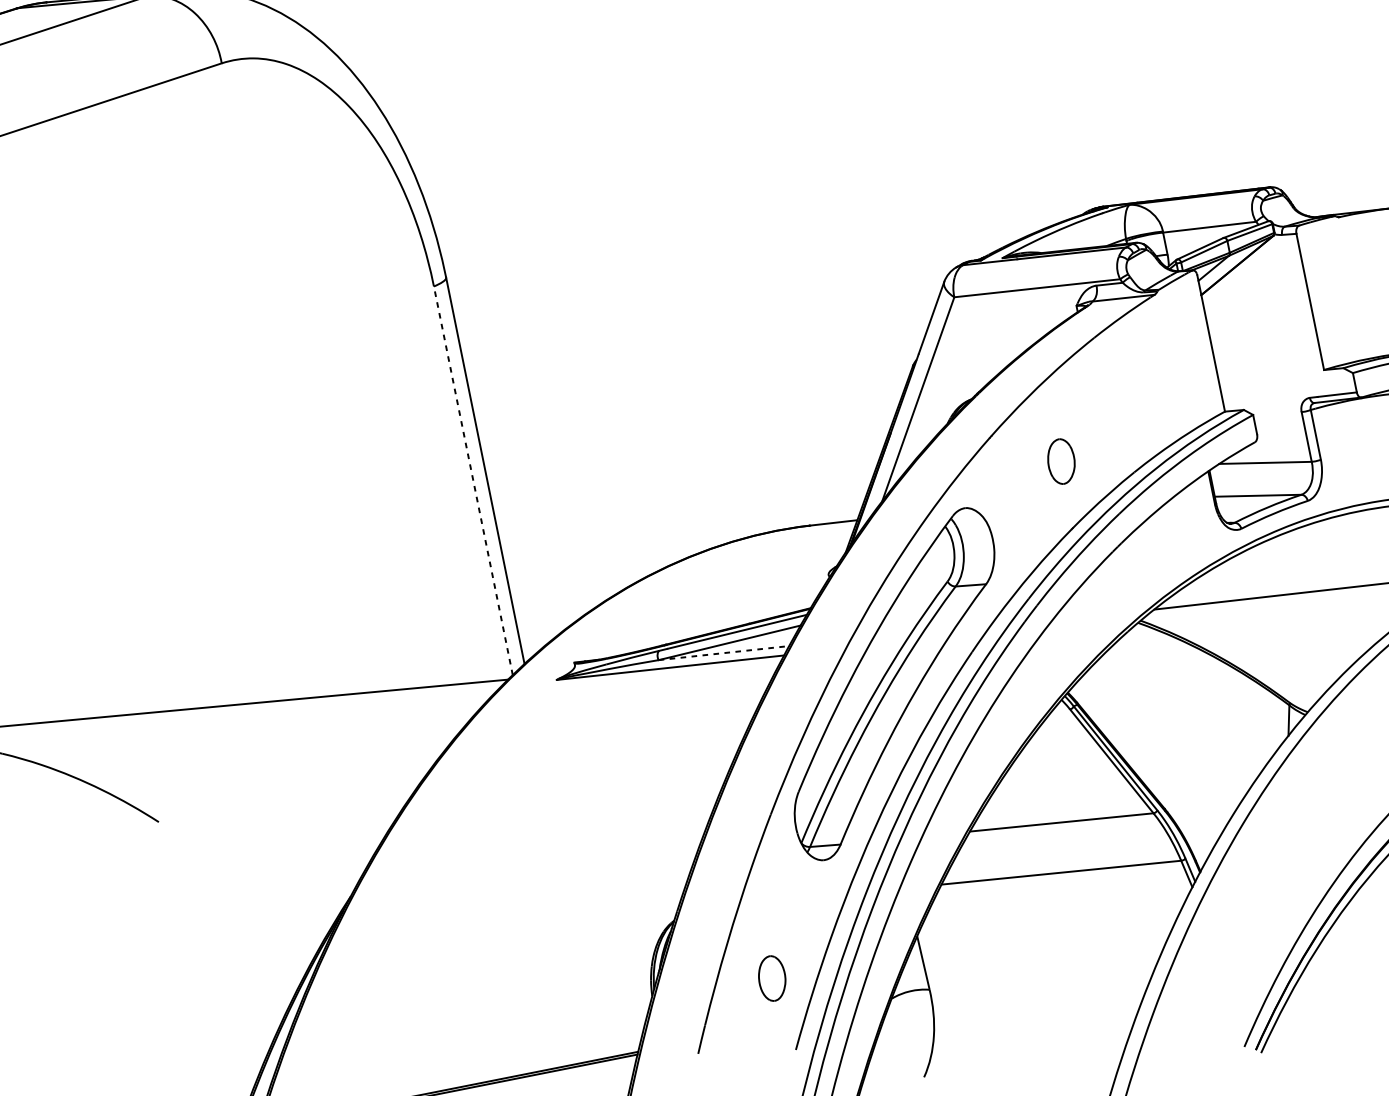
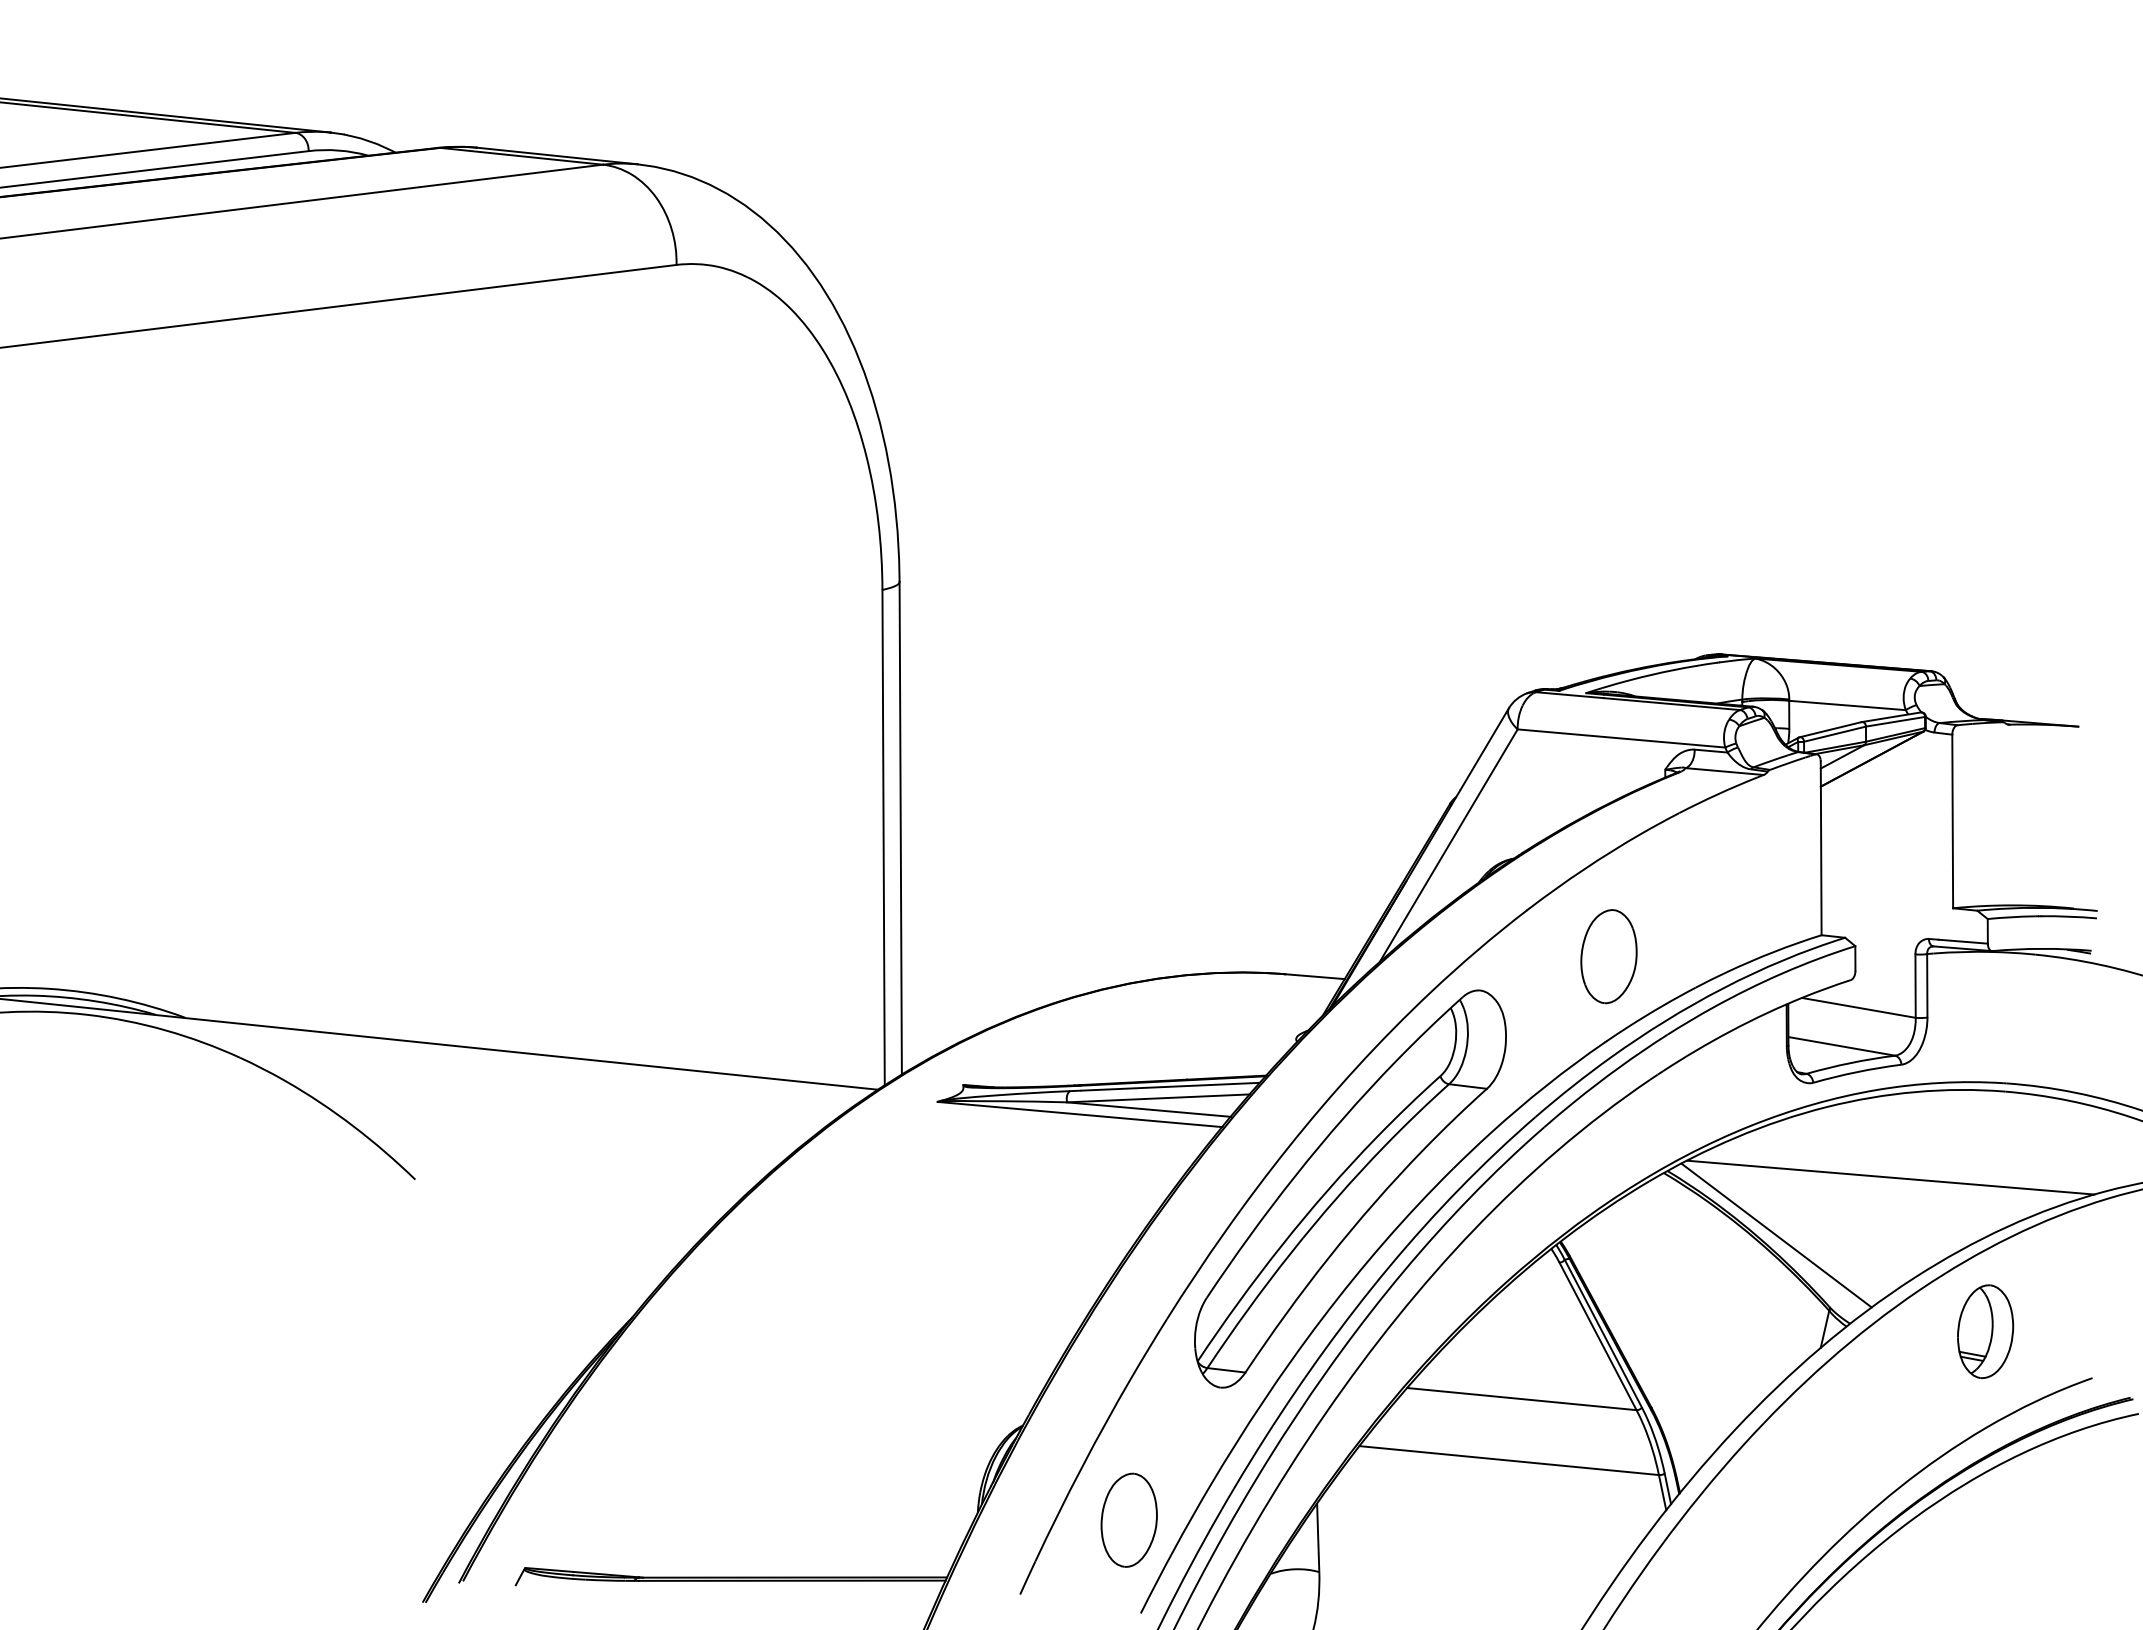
part: (1060, 461) -> (1608, 956), size x1.67
line: (473, 480) -> (883, 837), dashed -> solid
line: (724, 652) -> (1149, 1109), dashed -> solid
line: (1236, 654) -> (1776, 1235), added
part: (771, 978) -> (1128, 1519), size x1.67

